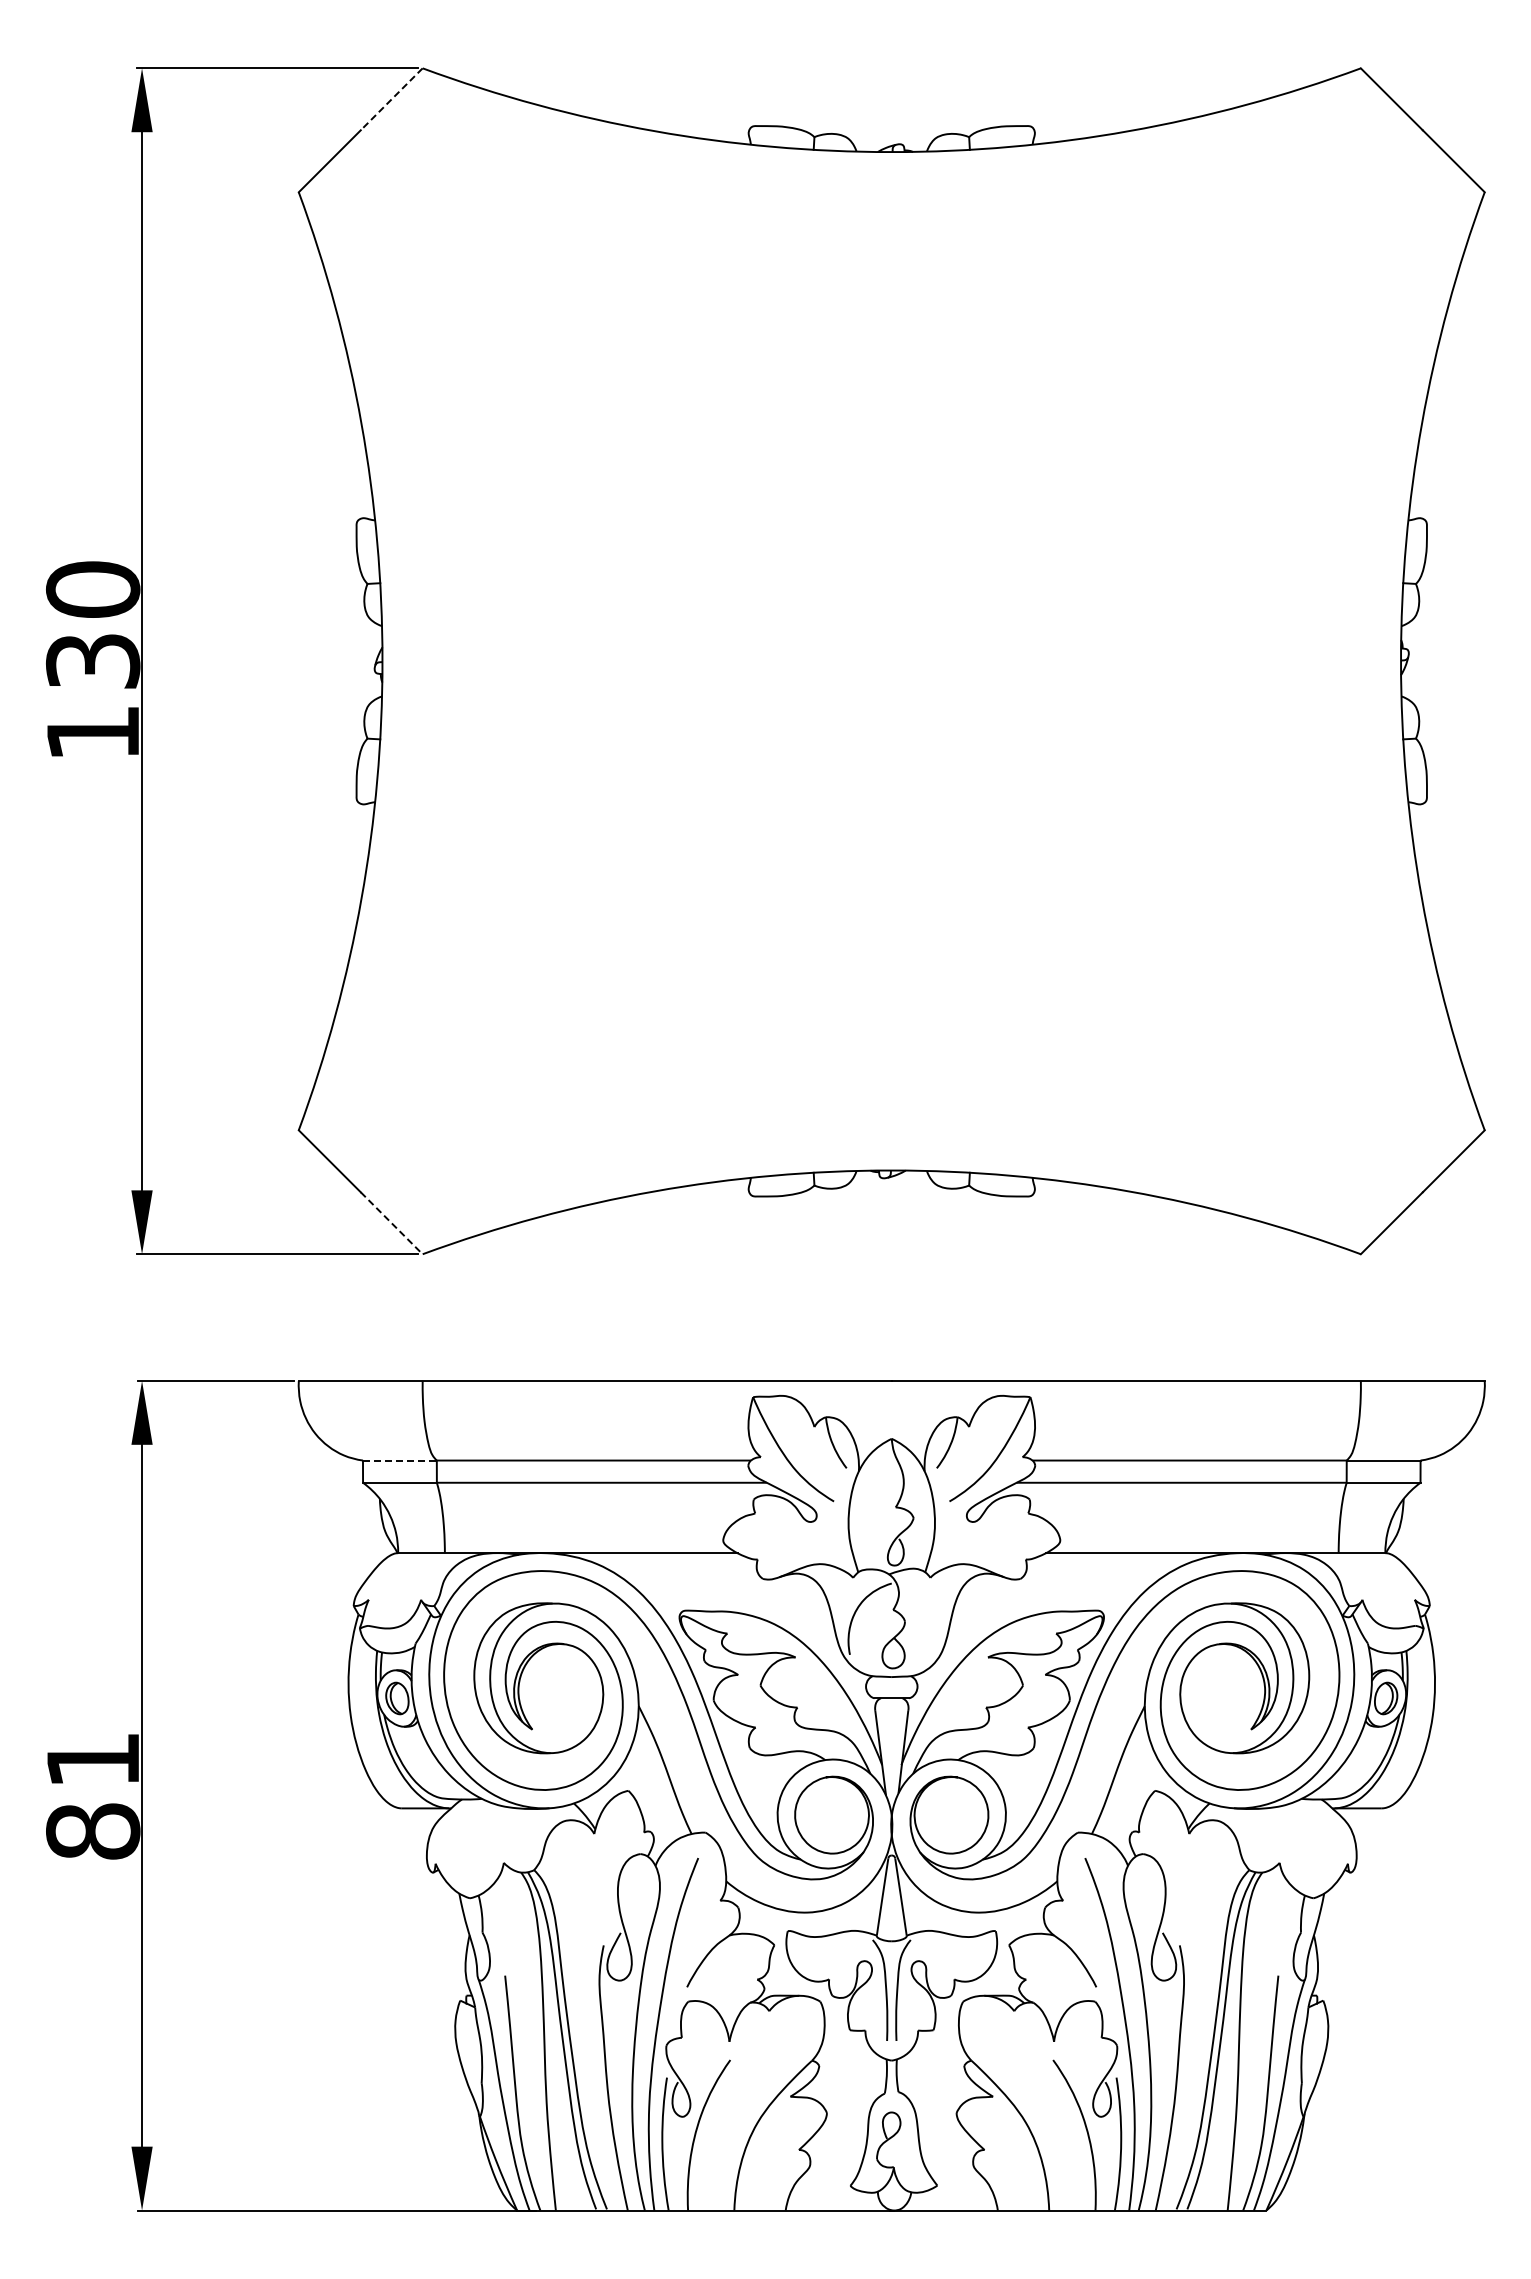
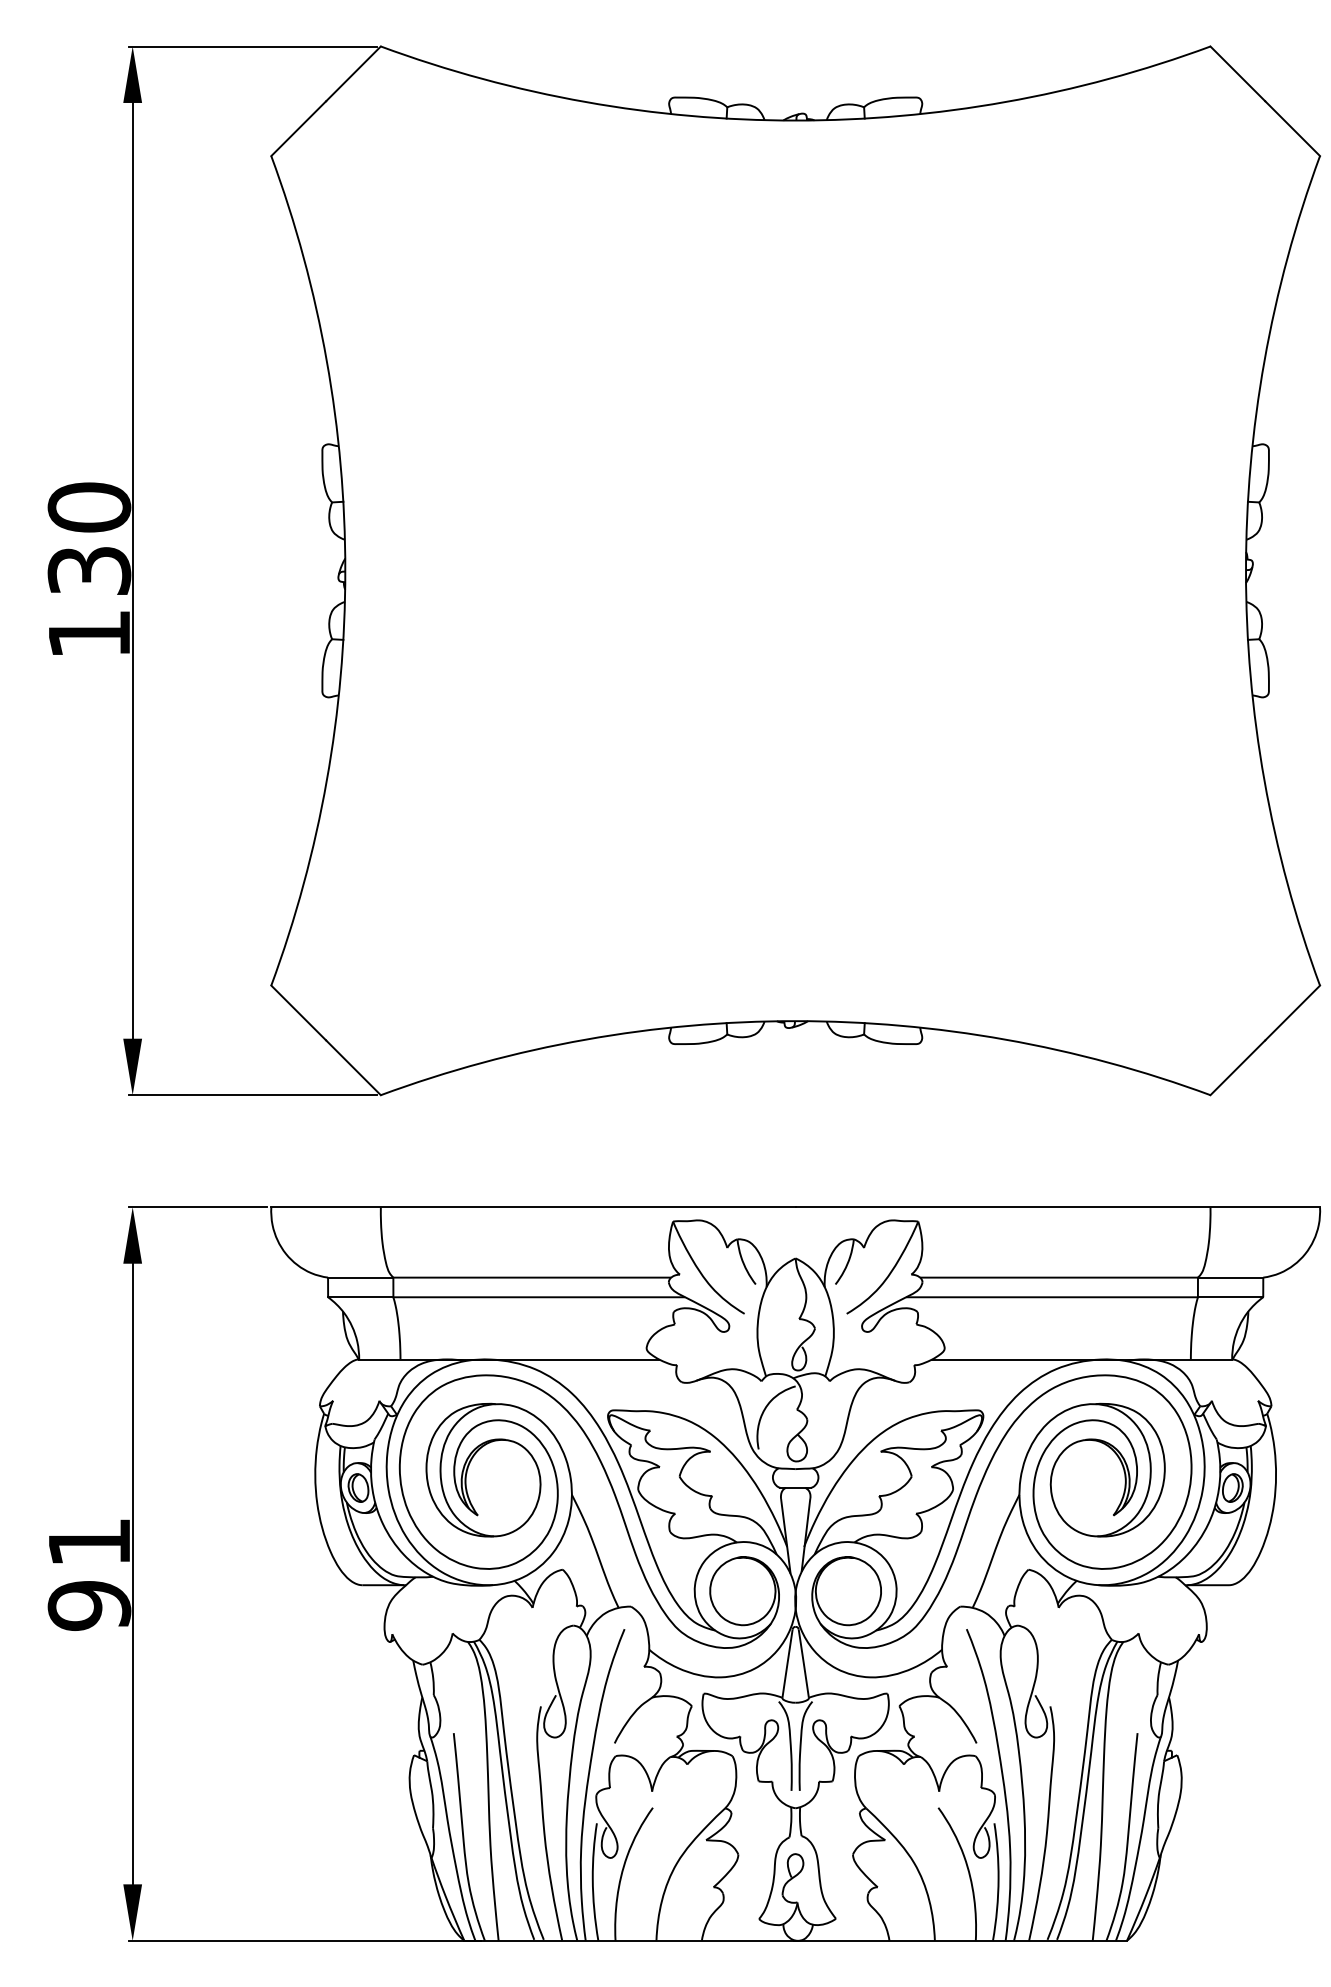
line: (391, 99) -> (353, 74), dashed -> solid
line: (391, 1223) -> (353, 1068), dashed -> solid
line: (399, 1460) -> (360, 1277), dashed -> solid
text: (93, 1831) -> (89, 1605), 81 -> 91

